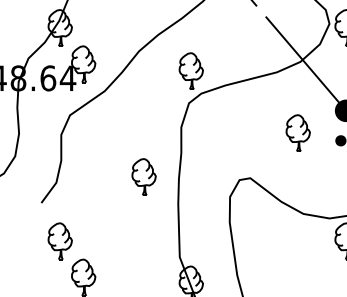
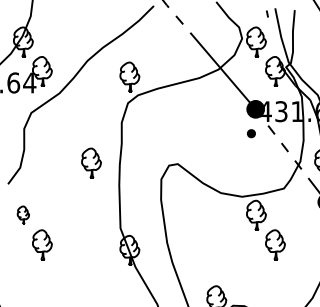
part: (297, 133) -> (216, 127), removed
part: (60, 240) -> (23, 214), size x0.6

